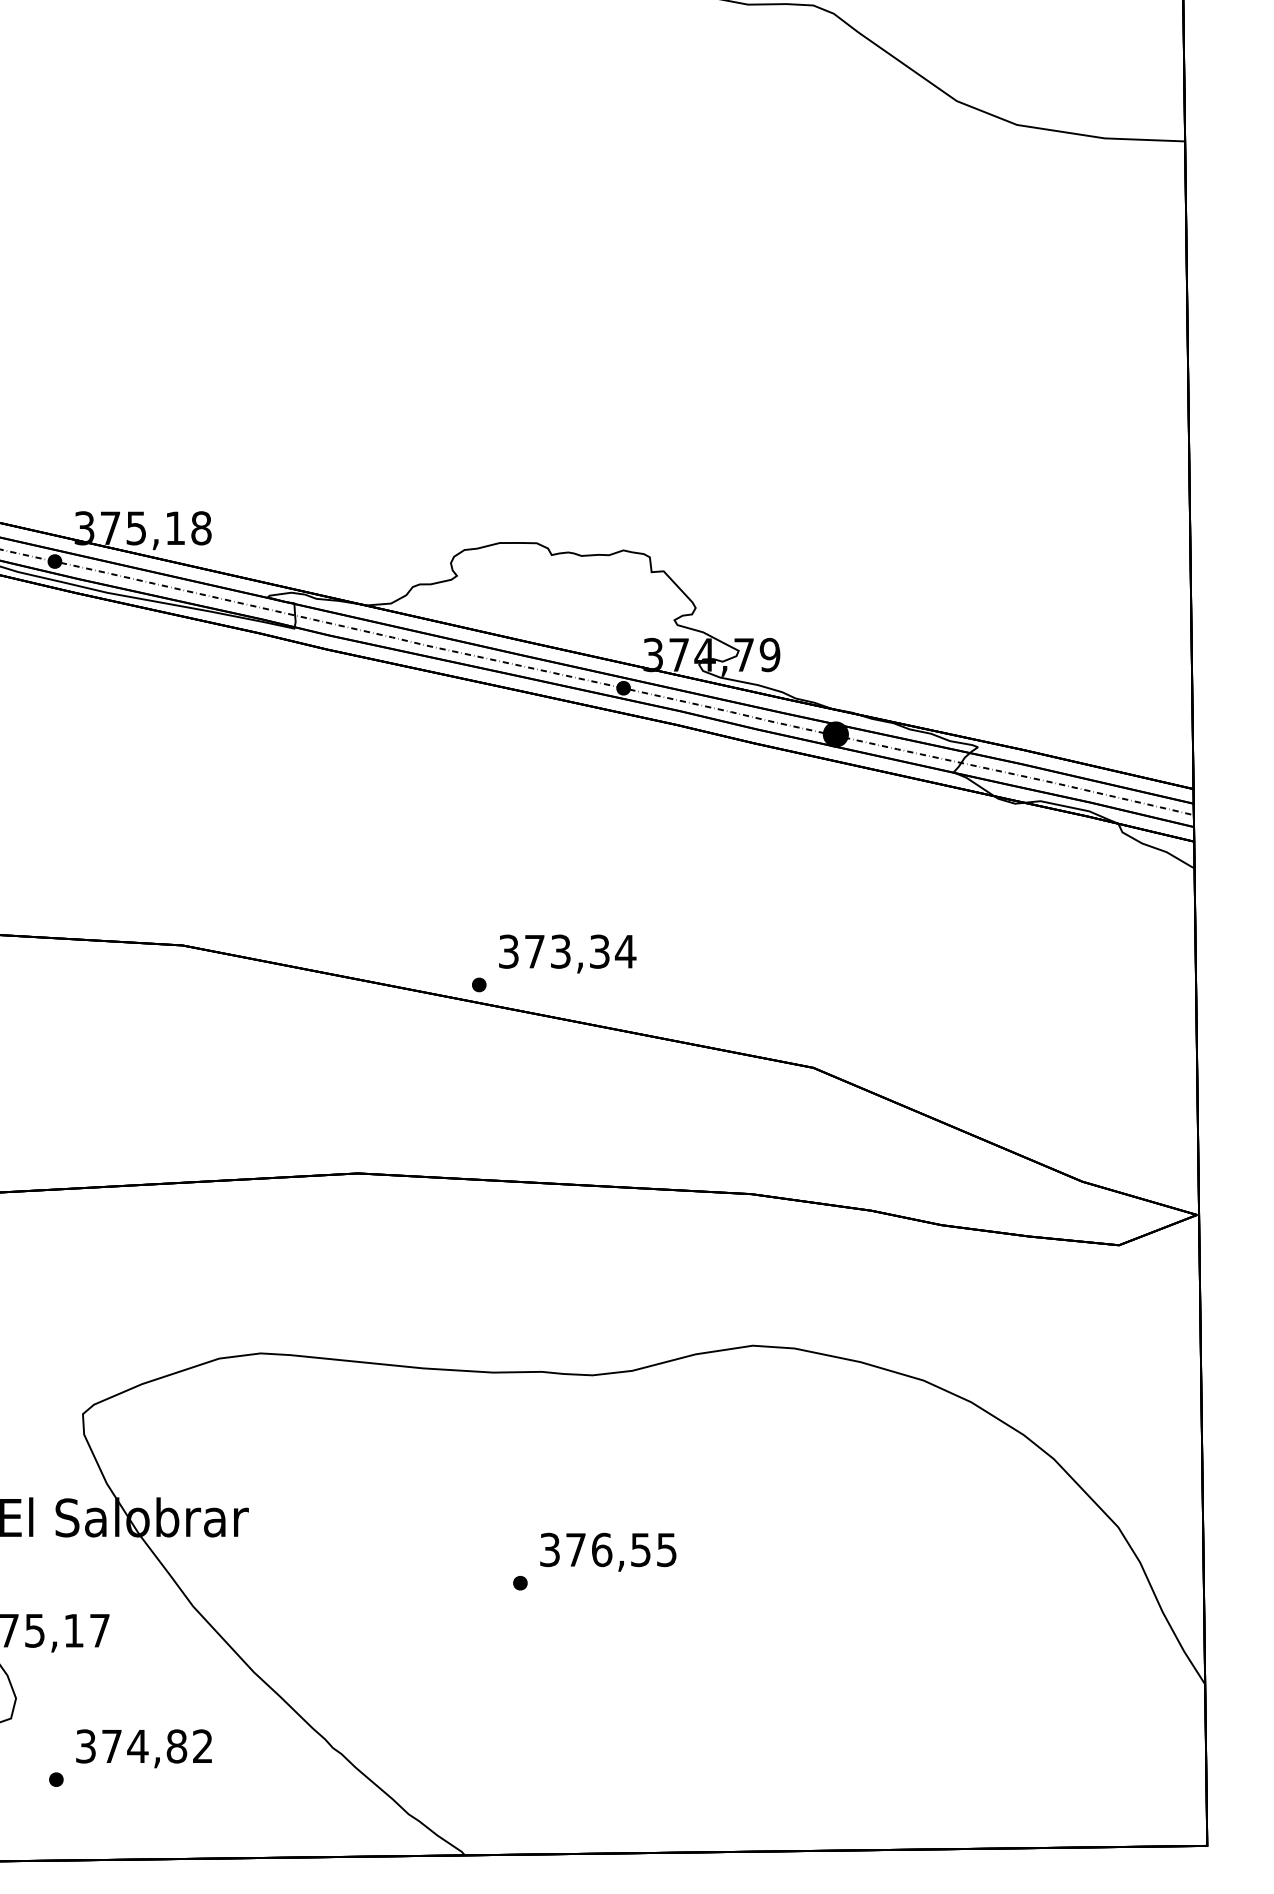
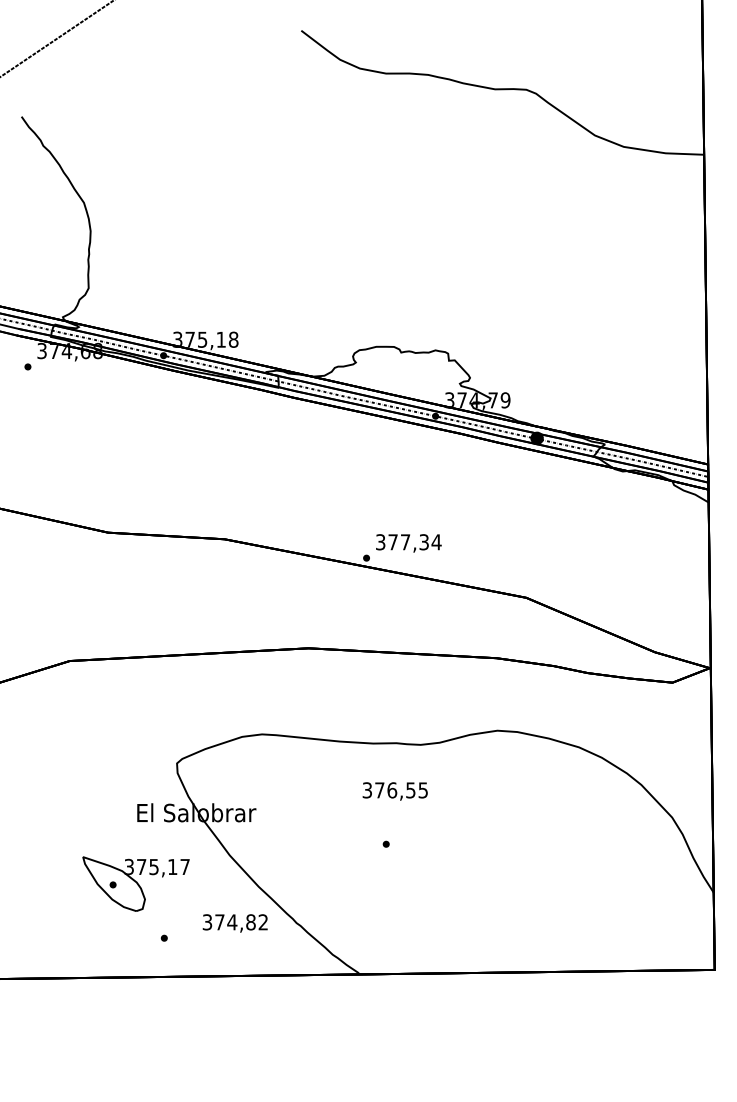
text: (560, 952) -> (405, 542), 373,34 -> 377,34
text: (606, 1552) -> (394, 791), moved
text: (142, 1748) -> (234, 923), moved

